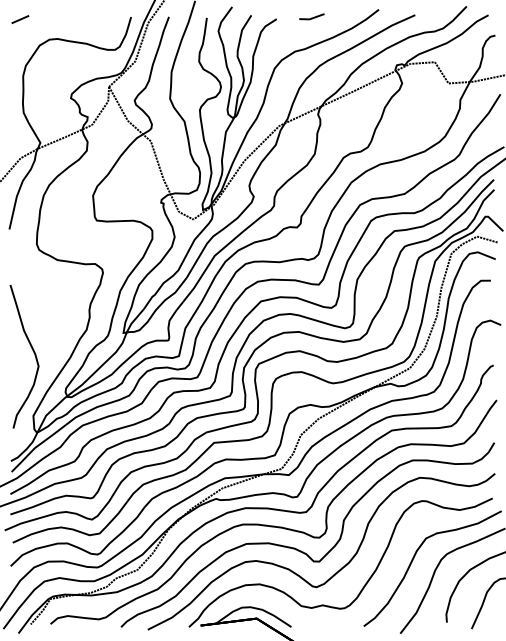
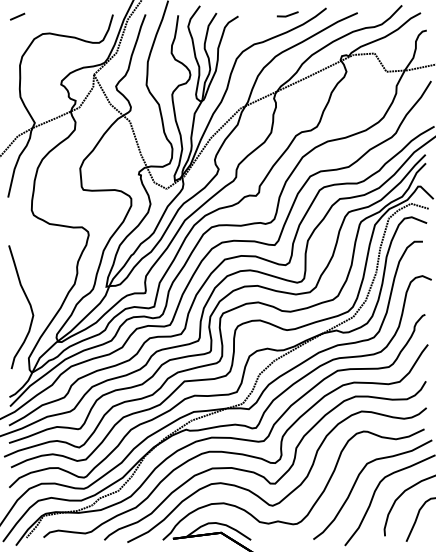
line: (312, 16) -> (288, 14), moved

